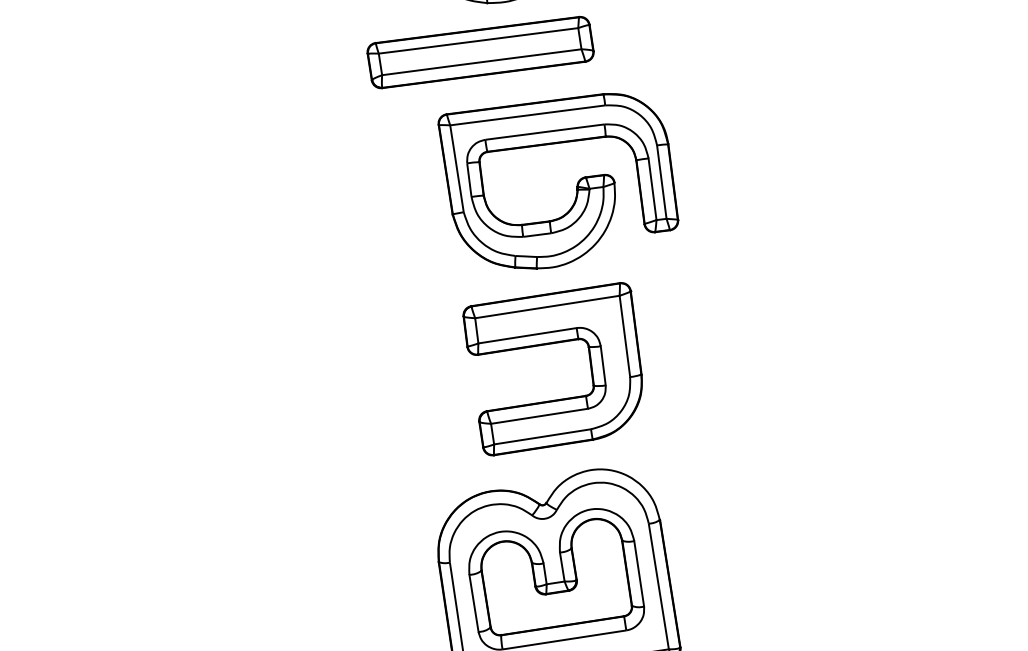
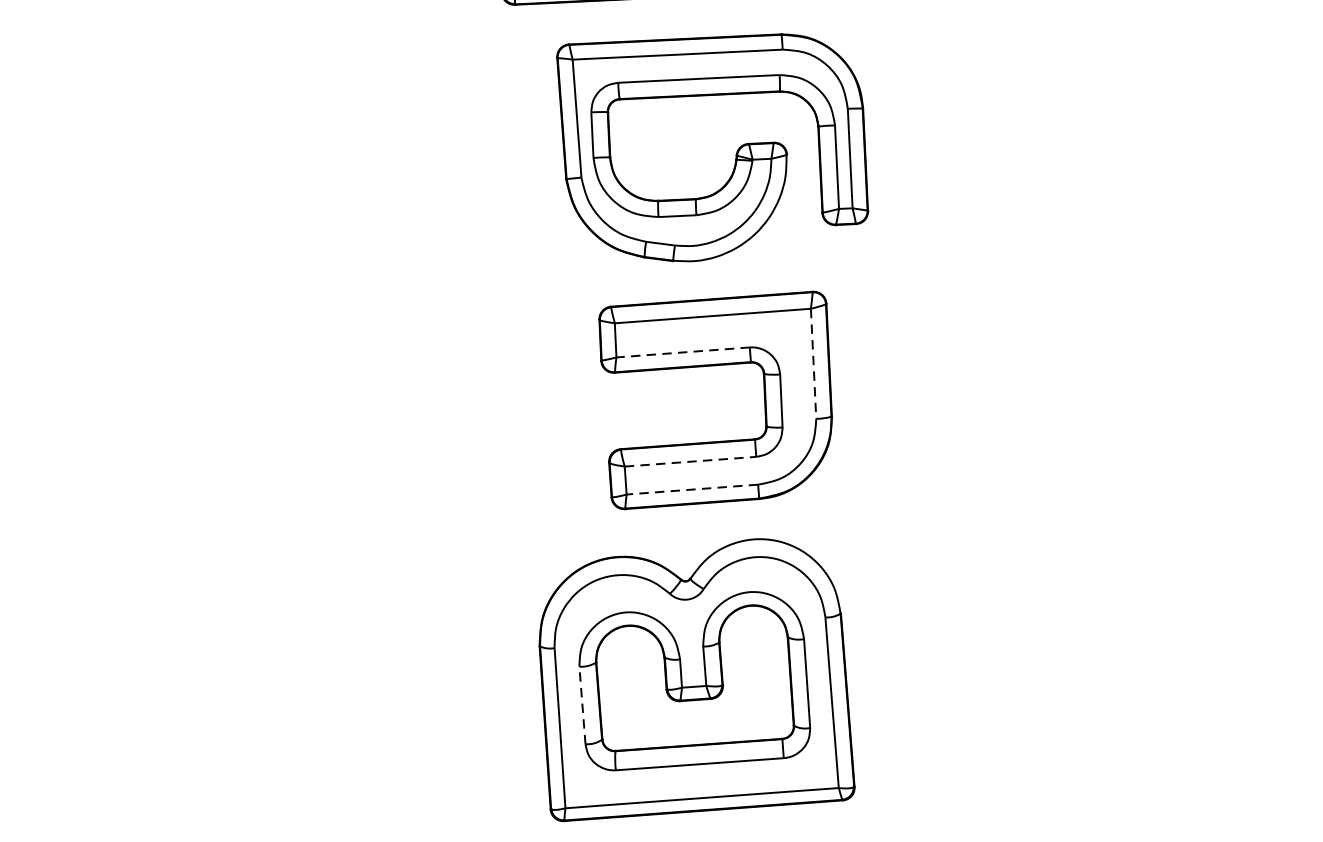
part: (576, 184) -> (735, 152), moved
line: (527, 335) -> (683, 352), solid -> dashed
line: (624, 336) -> (813, 363), solid -> dashed
line: (540, 416) -> (691, 462), solid -> dashed
line: (542, 436) -> (692, 489), solid -> dashed
line: (473, 603) -> (581, 705), solid -> dashed

